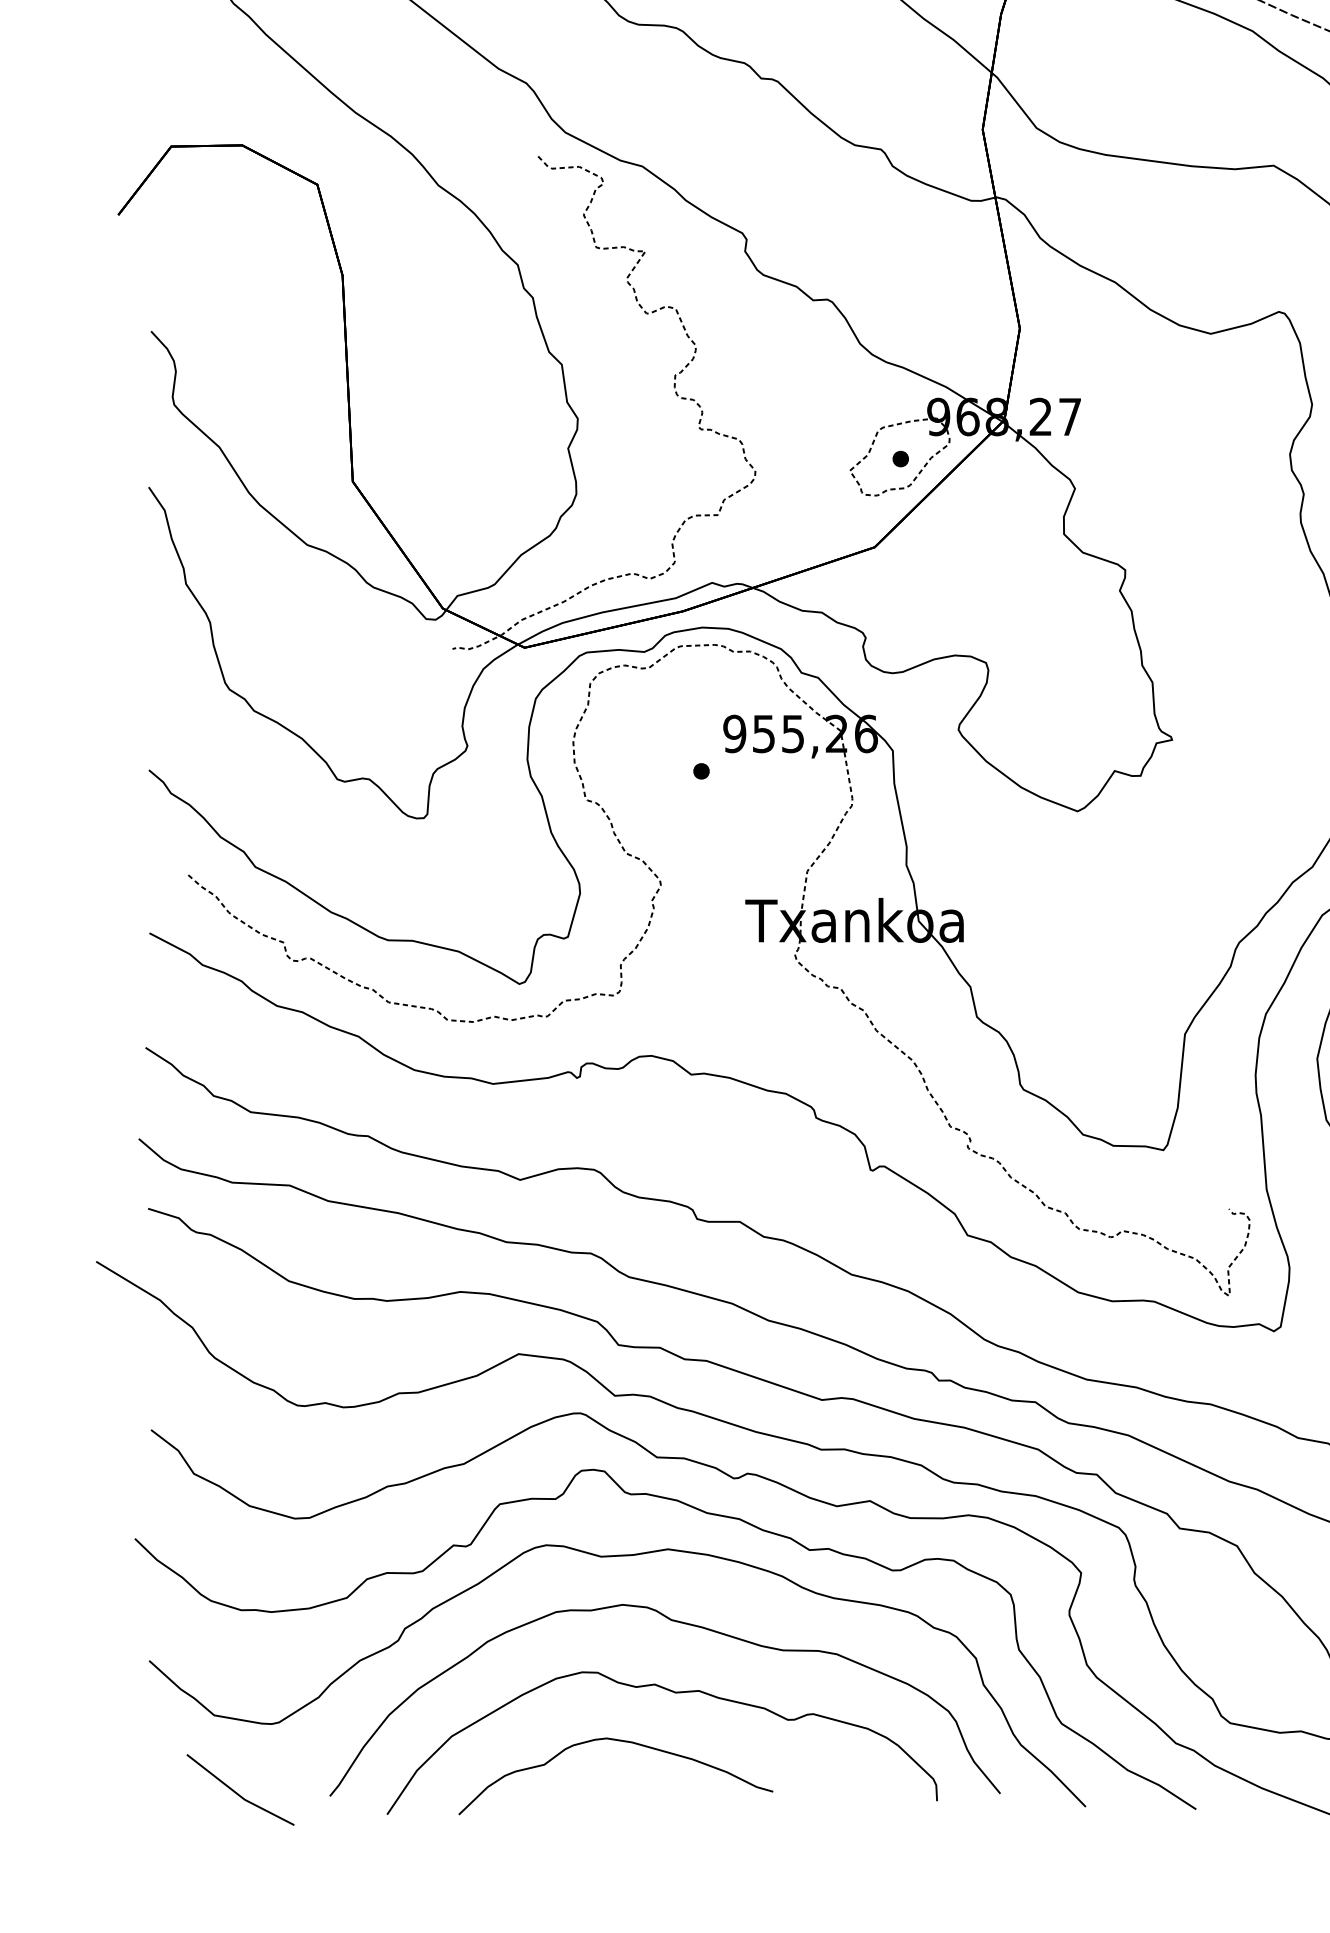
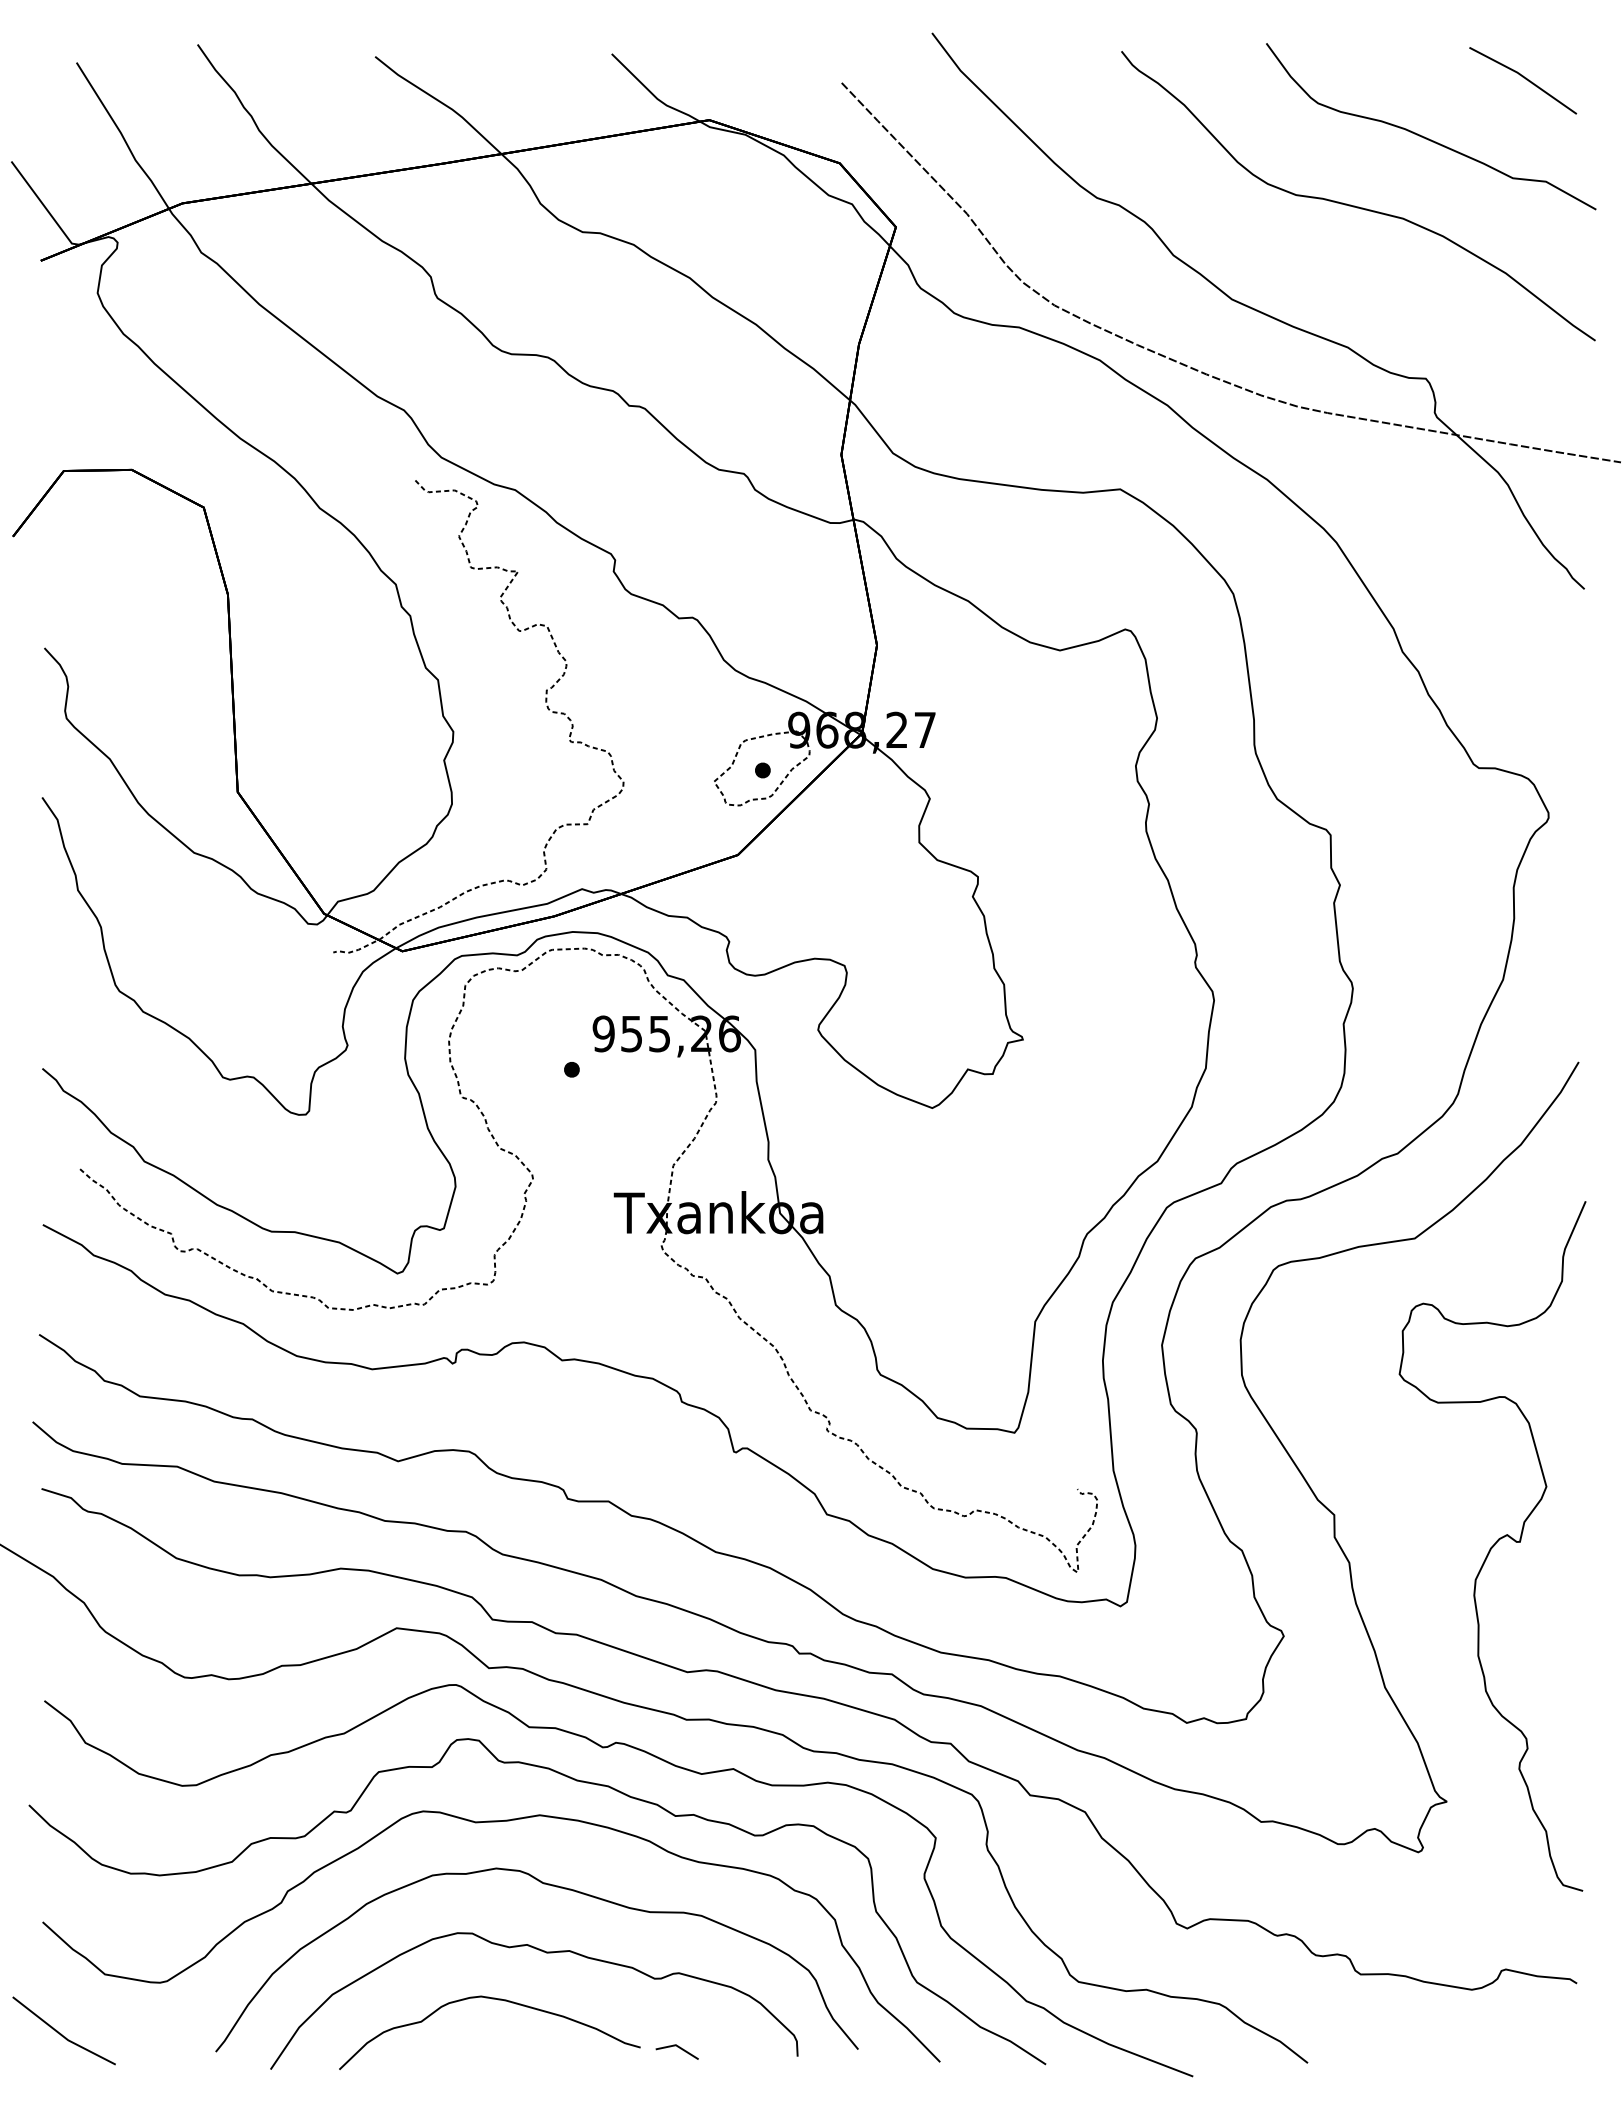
line: (811, 1791) -> (677, 2047), added
line: (237, 1792) -> (61, 2033), moved

